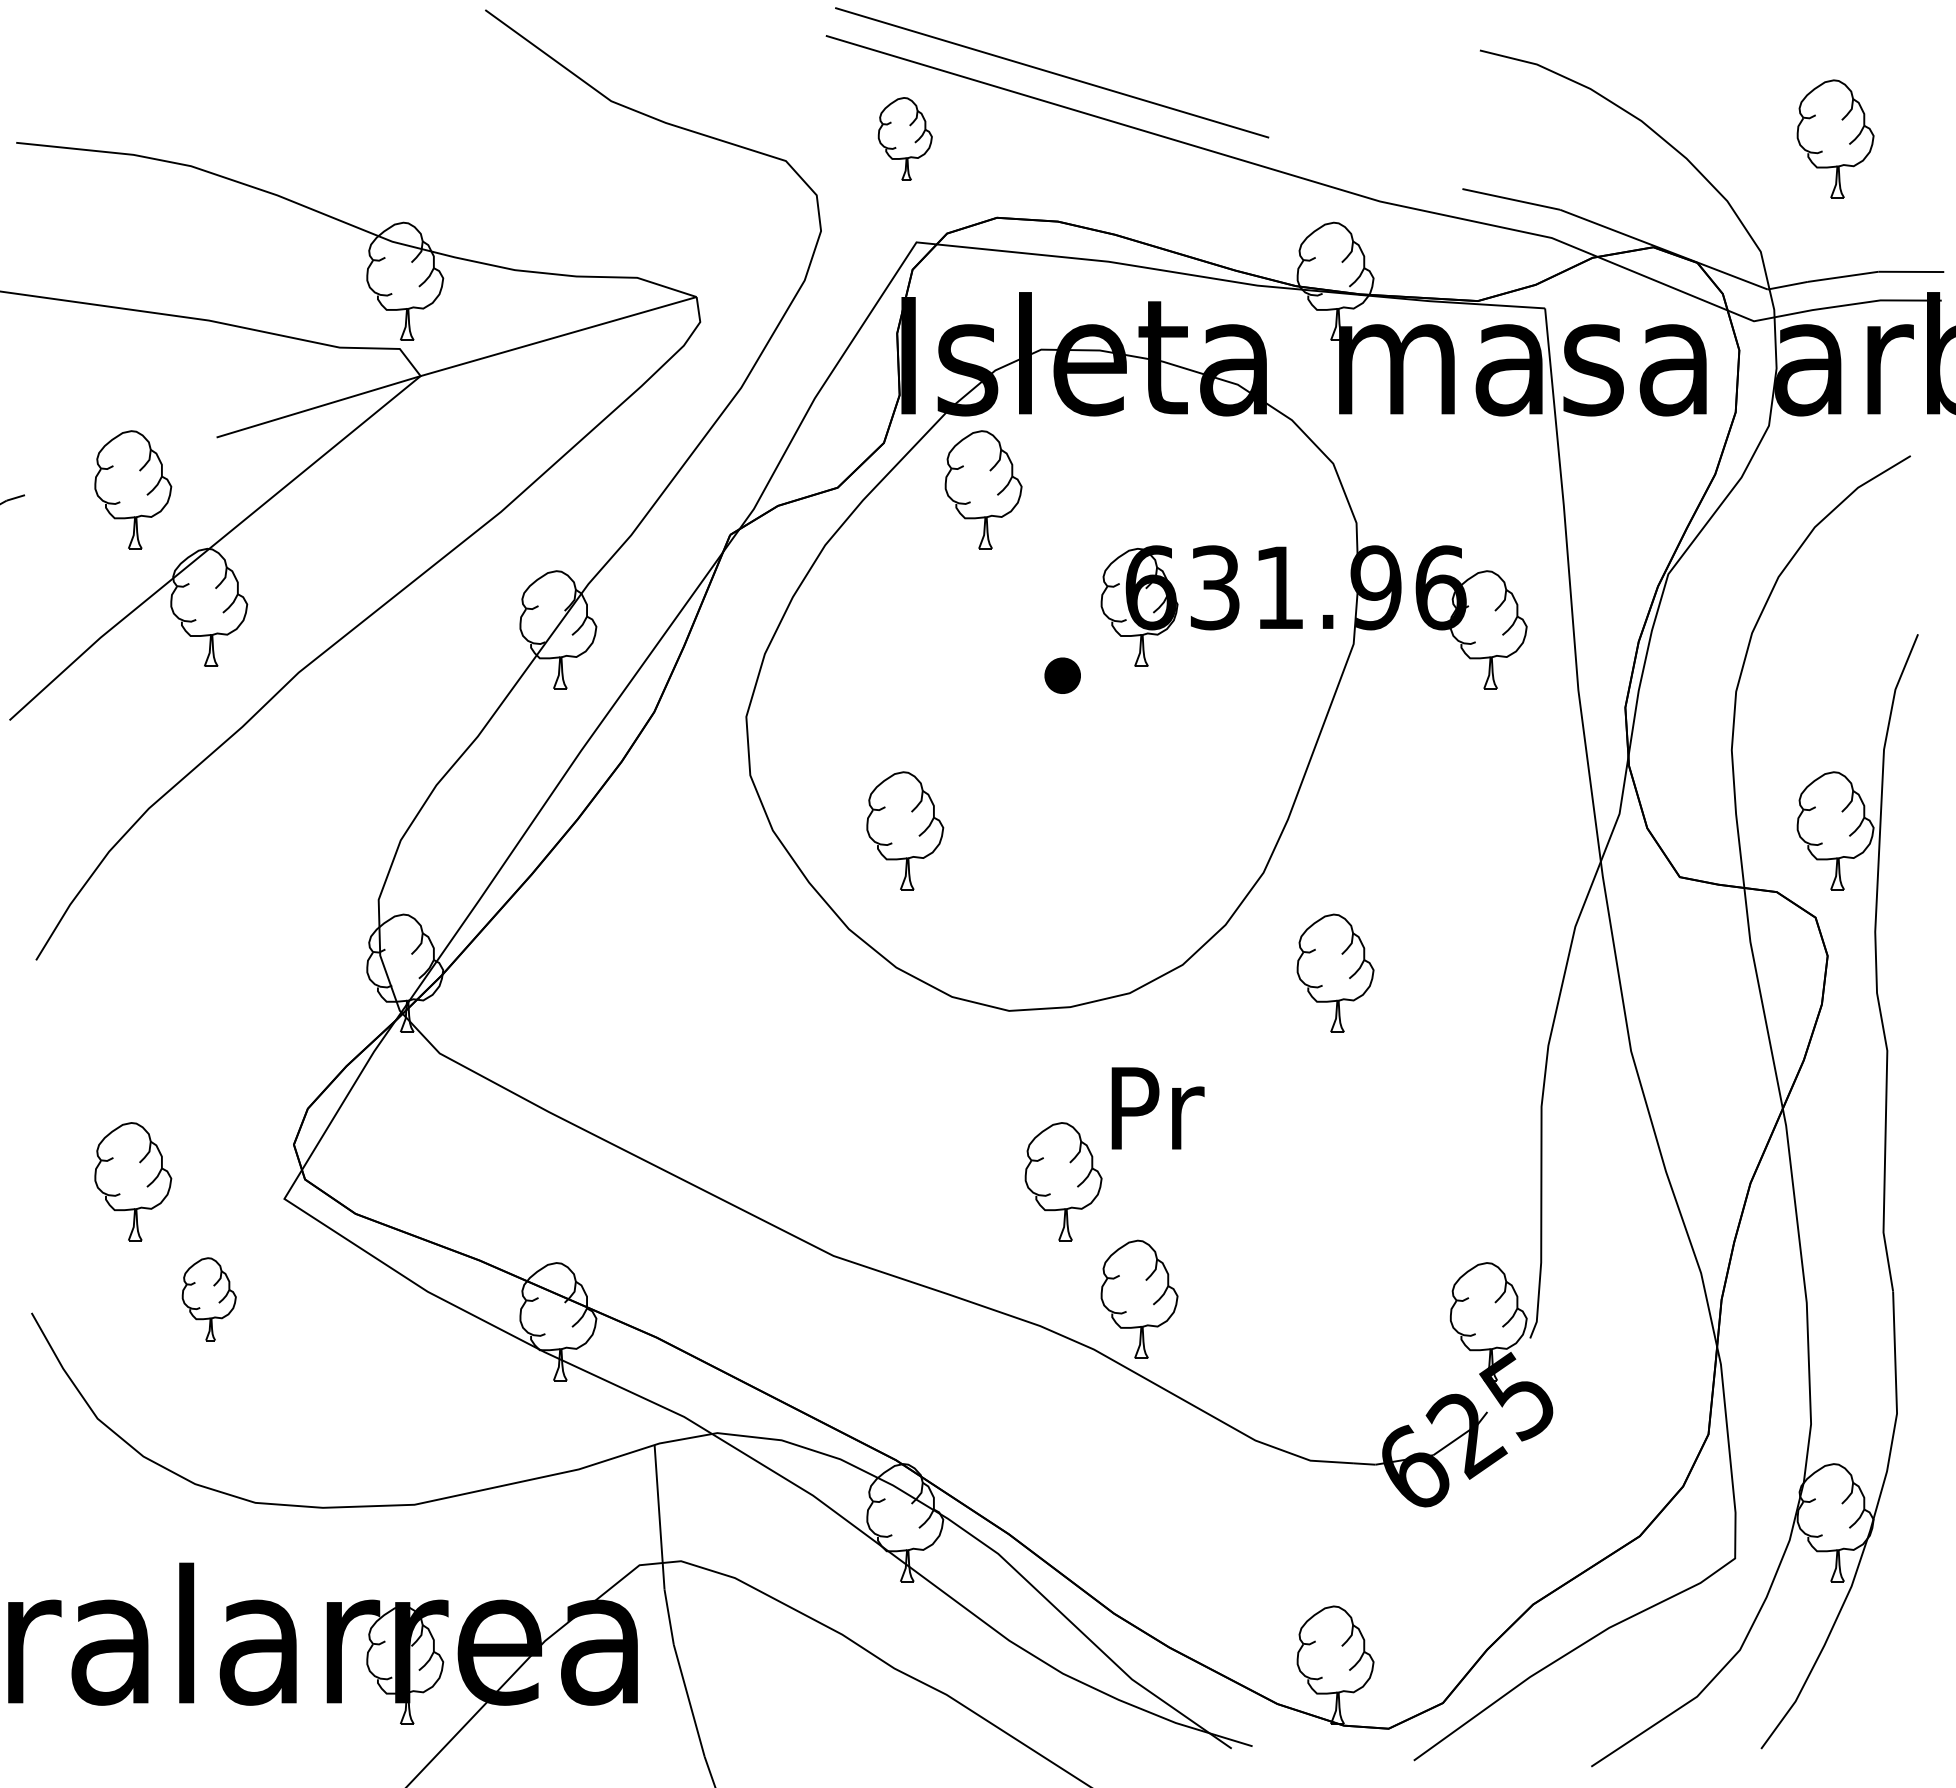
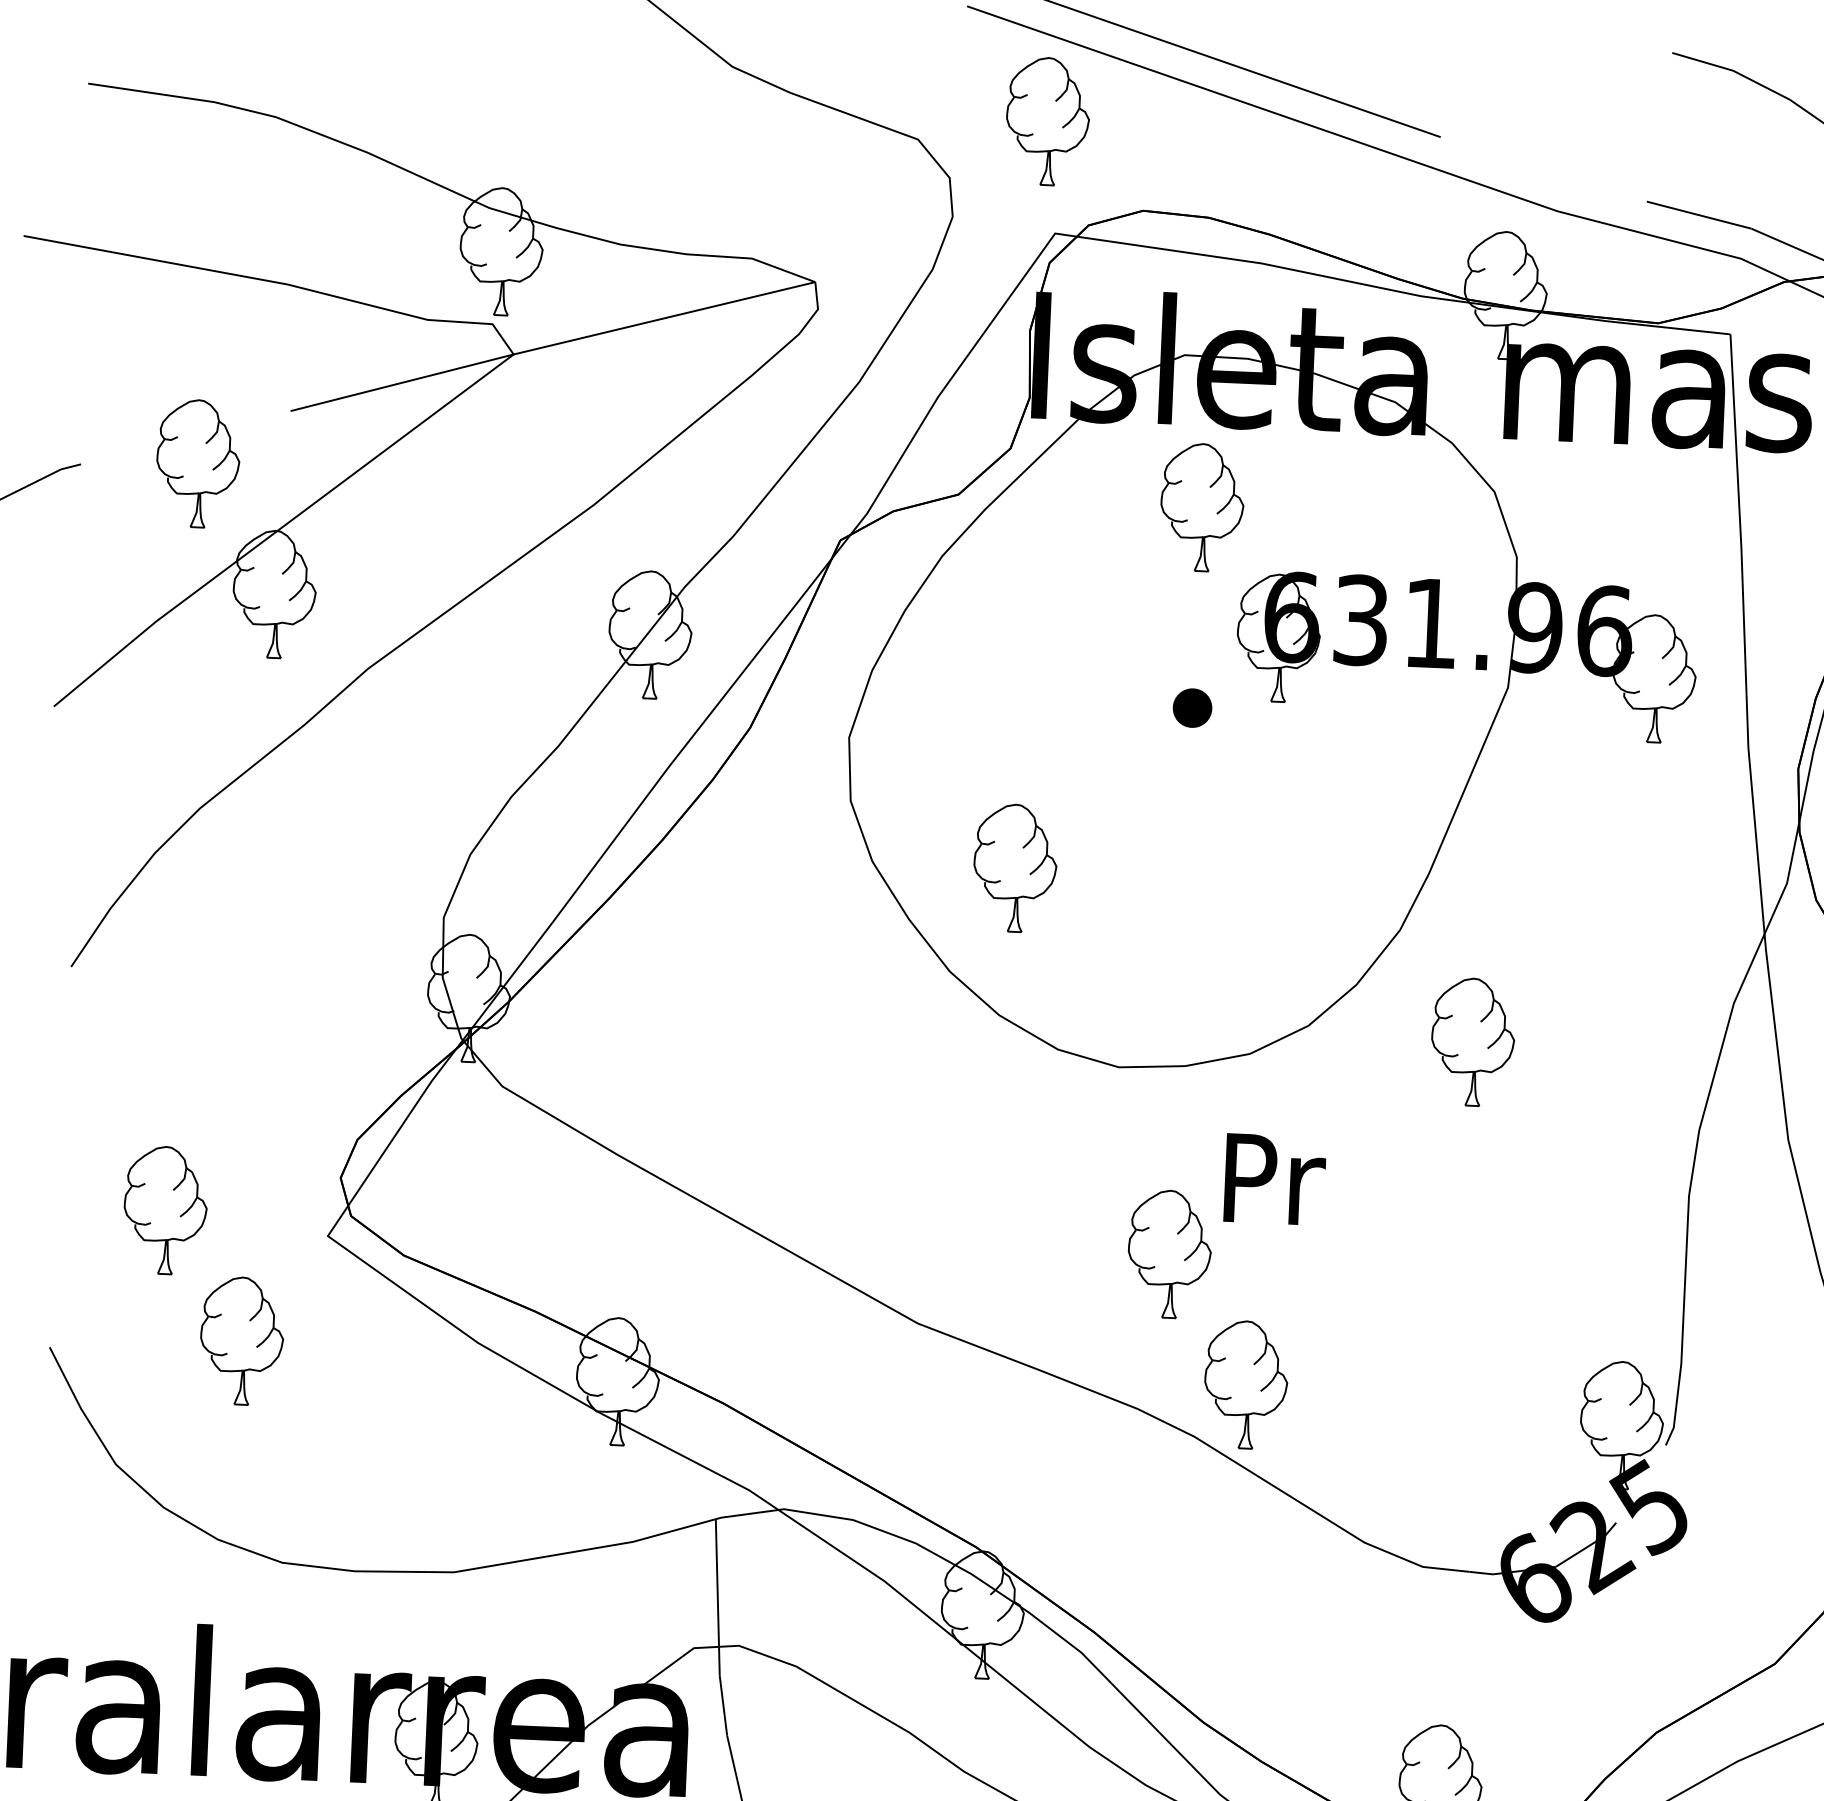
part: (905, 138) -> (1048, 120), size x1.43
part: (983, 489) -> (1202, 507), moved
part: (209, 1298) -> (242, 1340), size x1.43

